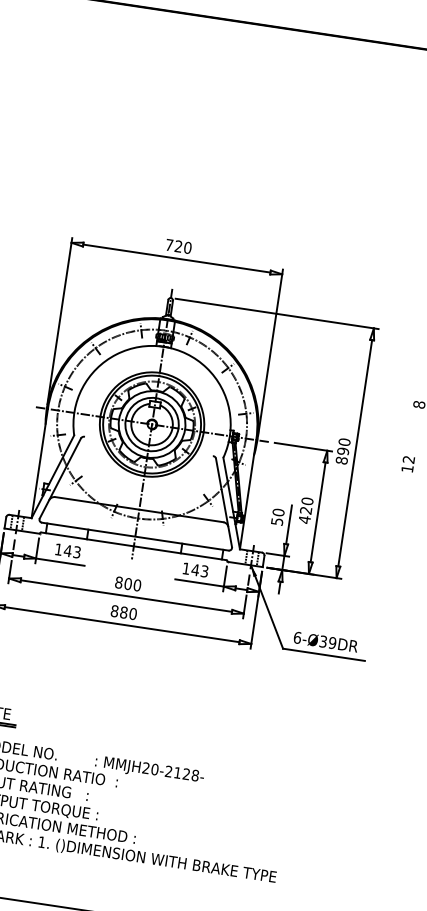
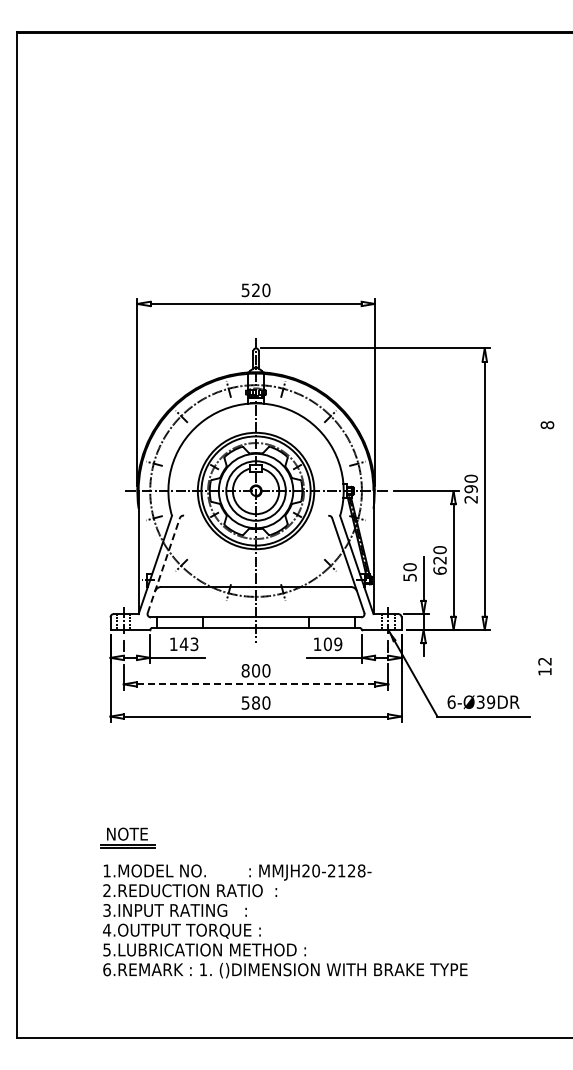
text: (169, 245) -> (245, 290), 720 -> 520
text: (341, 460) -> (470, 499), 890 -> 290
text: (407, 464) -> (544, 666), moved
line: (60, 478) -> (164, 565), solid -> dashed
text: (304, 519) -> (439, 570), 420 -> 620
text: (199, 570) -> (332, 644), 143 -> 109
line: (126, 596) -> (256, 684), solid -> dashed
text: (114, 610) -> (245, 702), 880 -> 580

